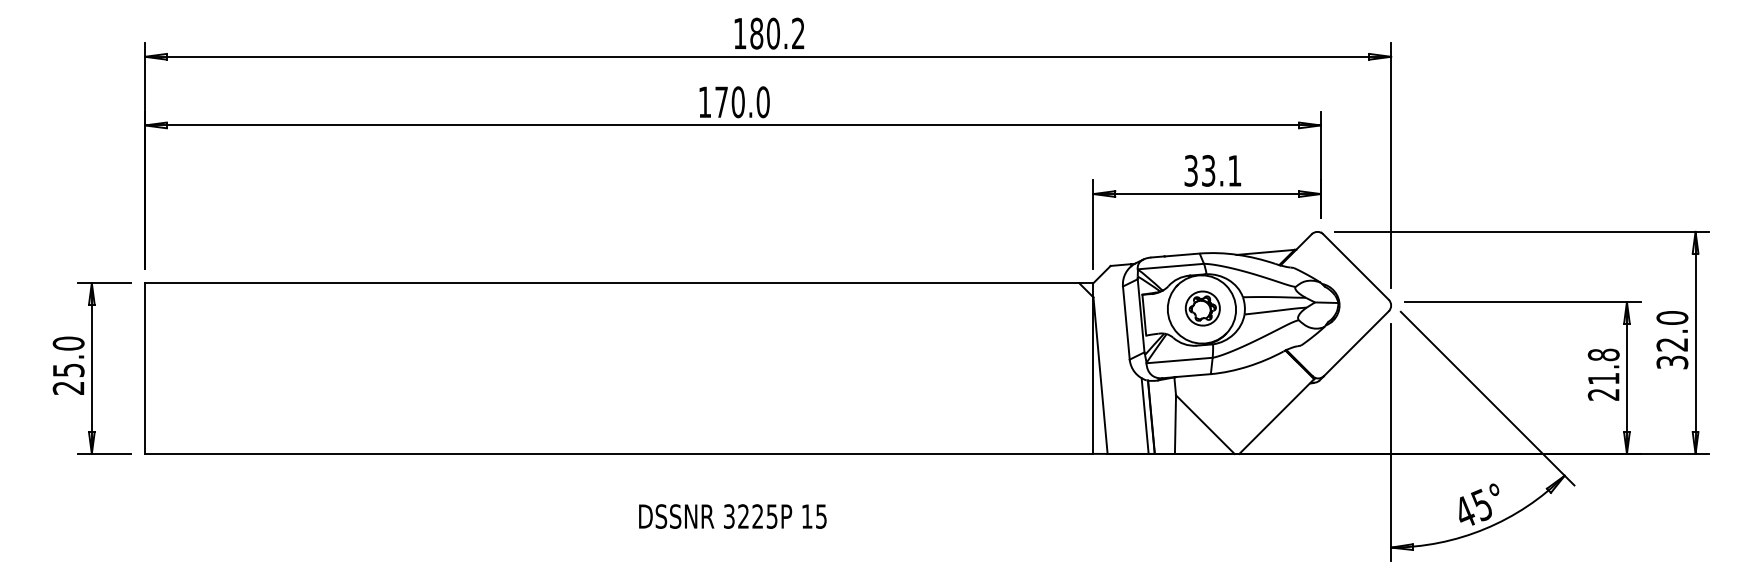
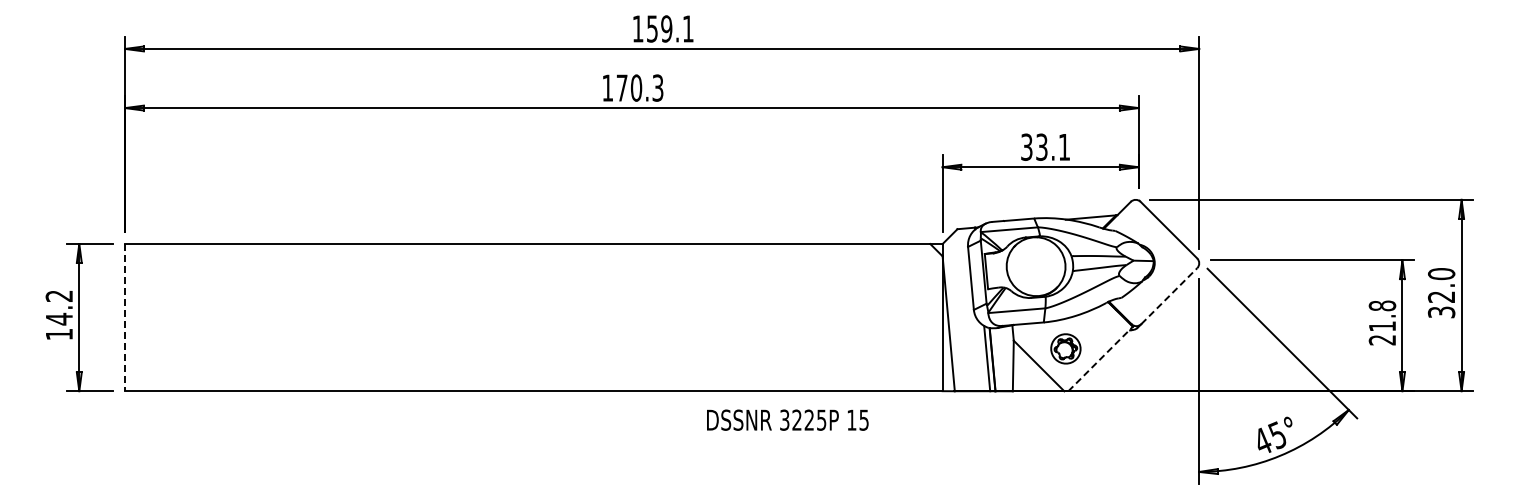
text: (776, 33) -> (669, 28), 180.2 -> 159.1
text: (762, 101) -> (657, 87), 170.0 -> 170.3
part: (1202, 308) -> (1065, 348), moved
line: (1356, 344) -> (1169, 296), solid -> dashed
text: (68, 366) -> (59, 315), 25.0 -> 14.2
line: (145, 368) -> (125, 317), solid -> dashed
line: (1276, 417) -> (1100, 359), solid -> dashed
text: (732, 515) -> (787, 419), moved

